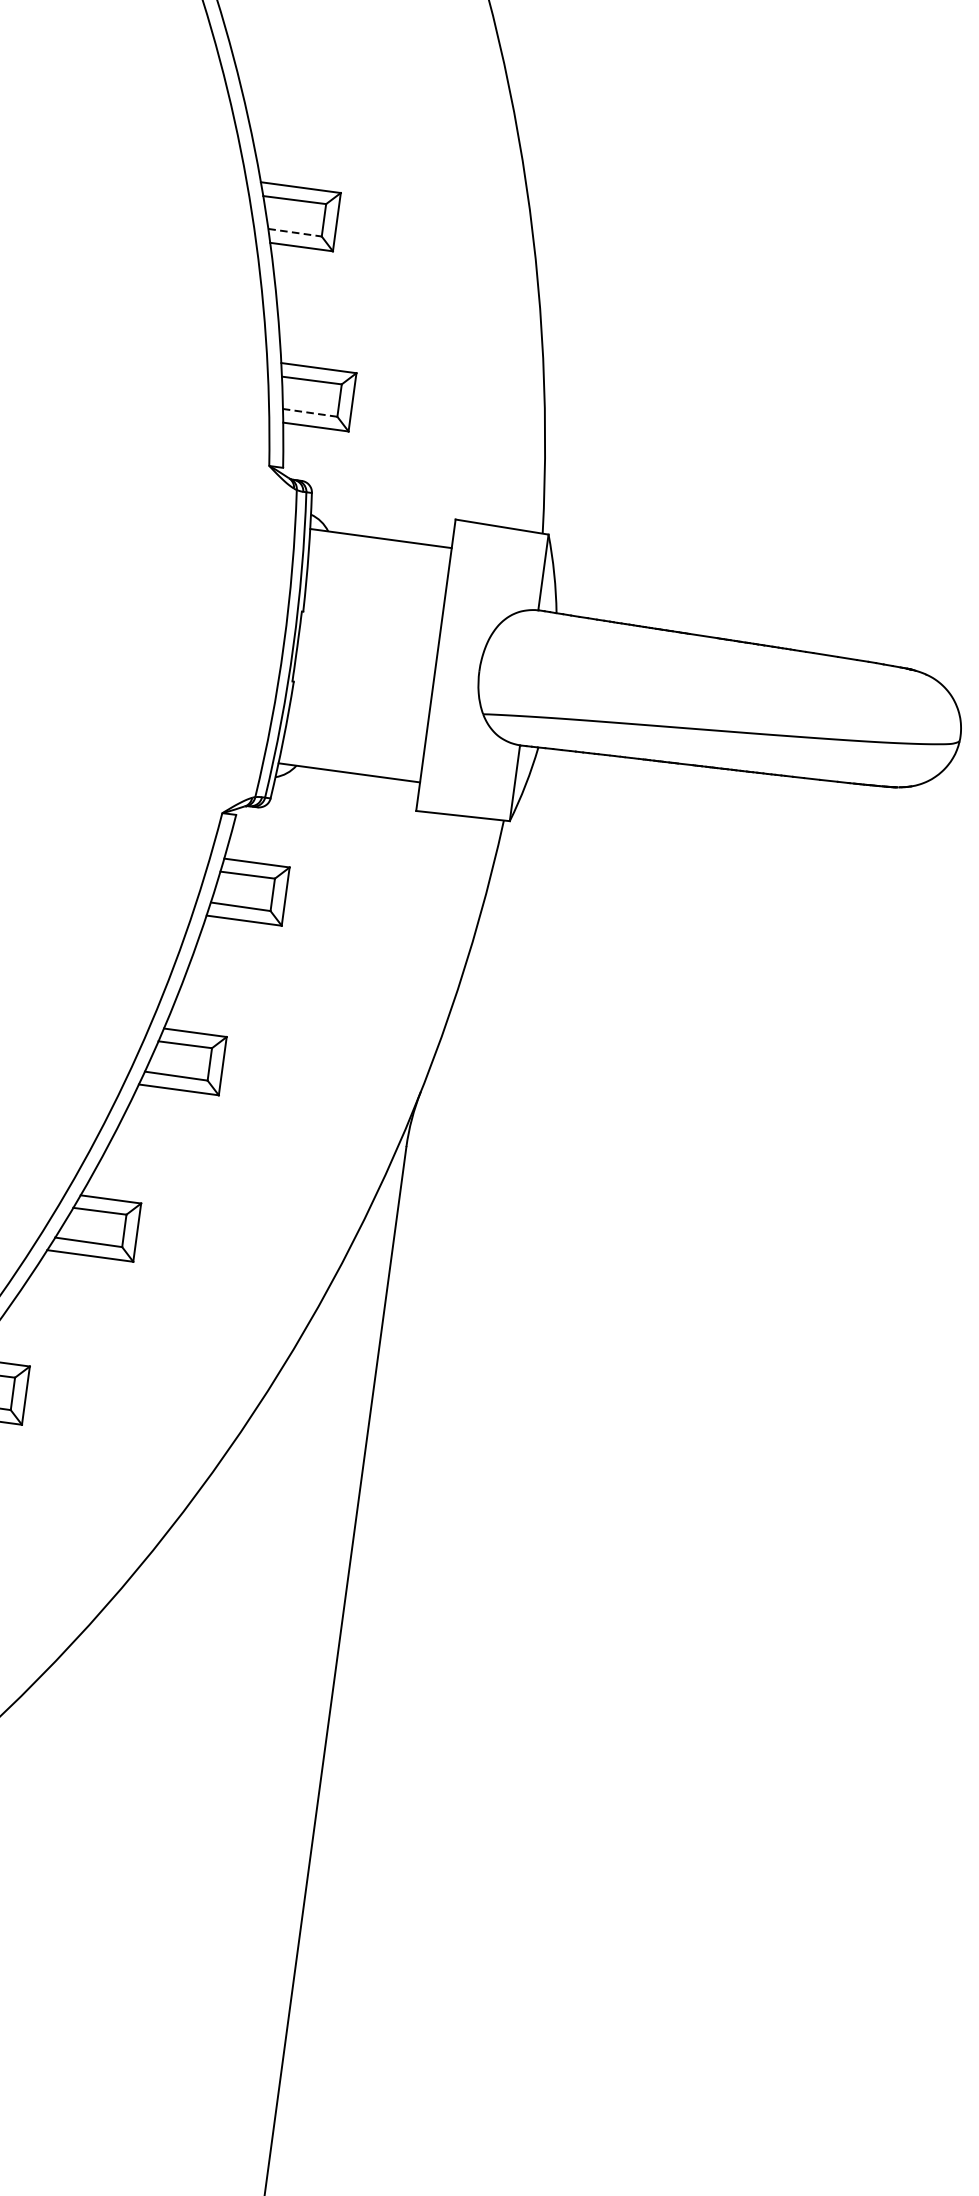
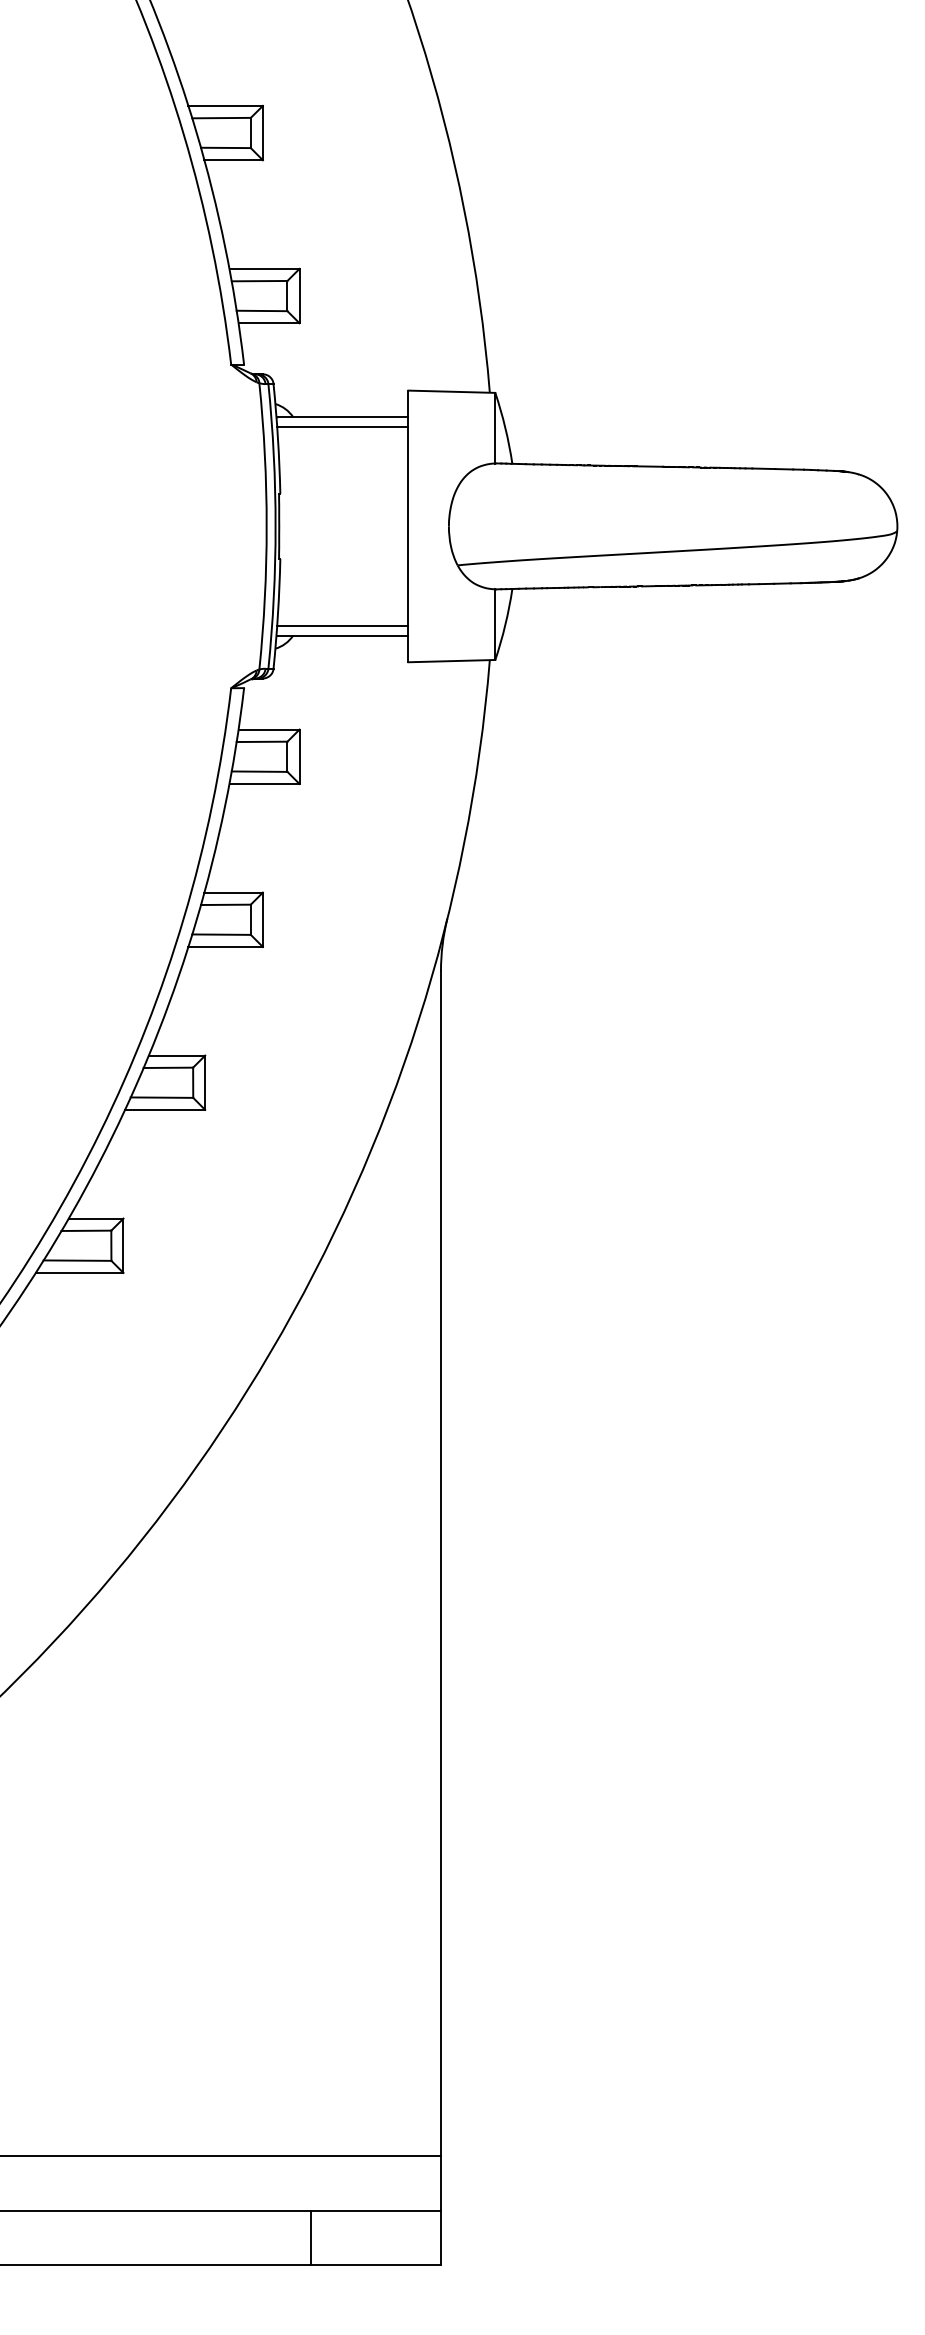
line: (294, 232) -> (225, 147), dashed -> solid
line: (309, 412) -> (261, 310), dashed -> solid
line: (379, 548) -> (342, 426), added
line: (350, 763) -> (342, 626), added

